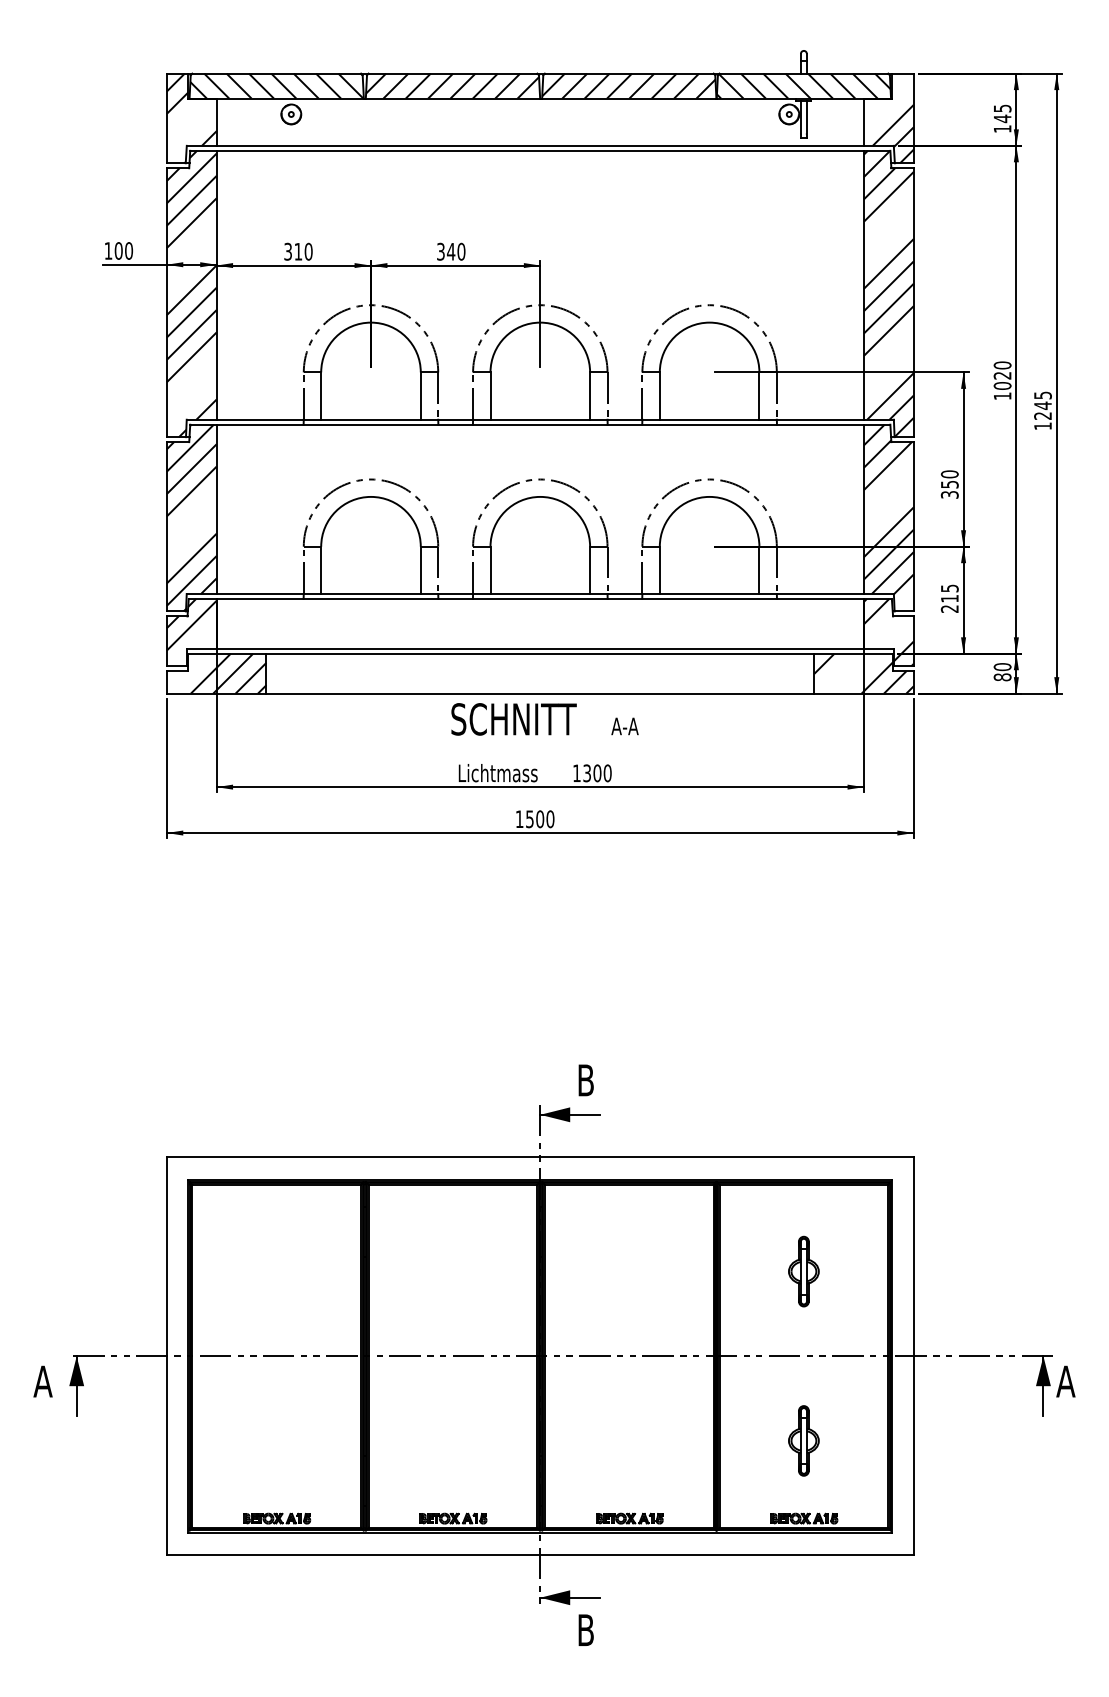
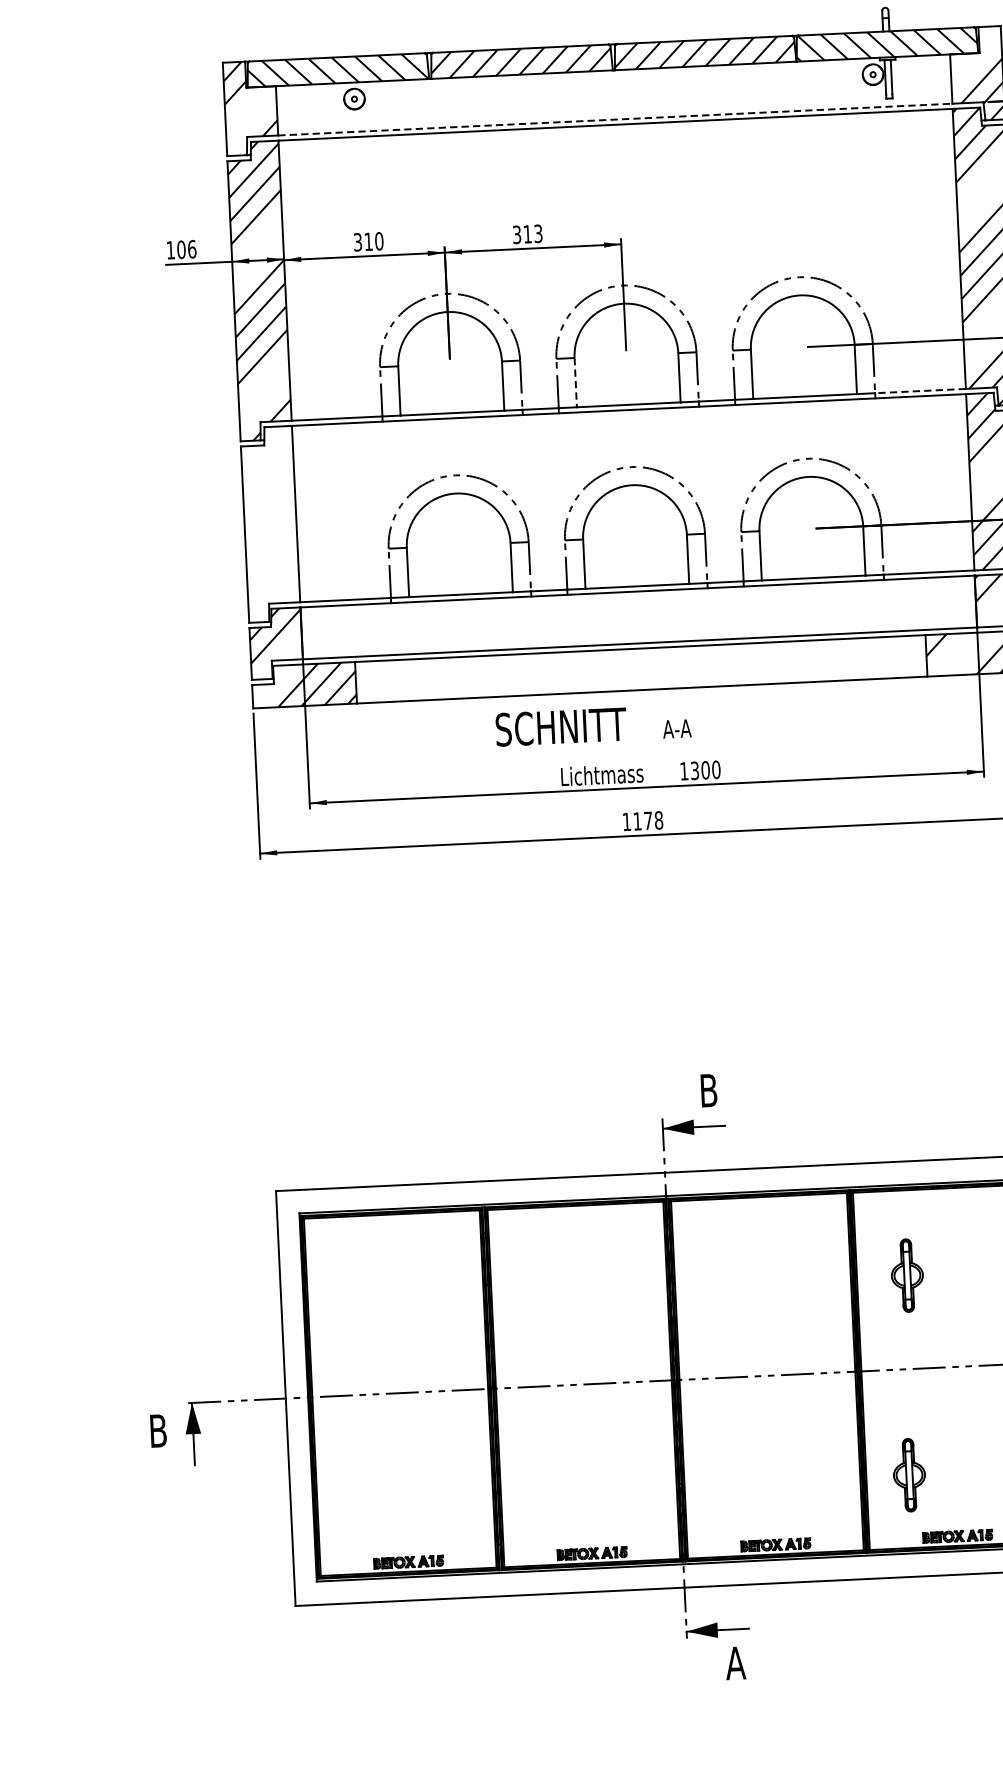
line: (540, 145) -> (615, 119), solid -> dashed
text: (129, 250) -> (192, 248), 100 -> 106
text: (455, 251) -> (532, 233), 340 -> 313
line: (490, 396) -> (575, 383), solid -> dashed
line: (820, 419) -> (920, 390), solid -> dashed
hatch: (191, 517) -> (270, 523), removed
text: (544, 719) -> (592, 725), moved
text: (540, 819) -> (648, 821), 1500 -> 1178
part: (803, 1271) -> (906, 1275), moved
text: (42, 1381) -> (157, 1430), A -> B
part: (803, 1440) -> (909, 1474), moved
text: (585, 1629) -> (735, 1662), B -> A

